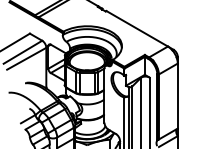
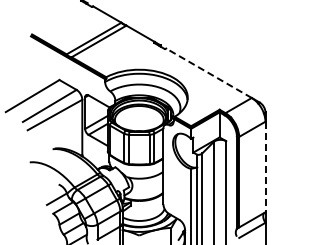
line: (136, 28) -> (208, 73), solid -> dashed
line: (177, 96) -> (265, 167), solid -> dashed

